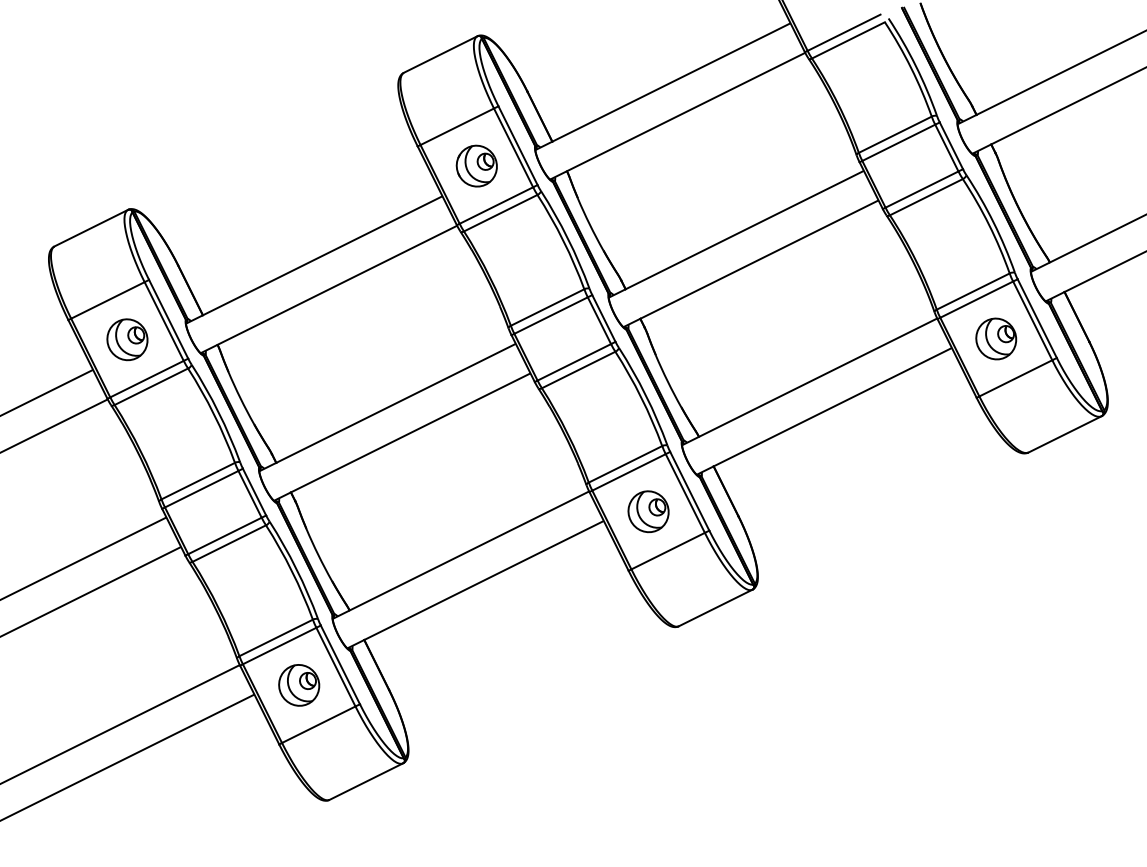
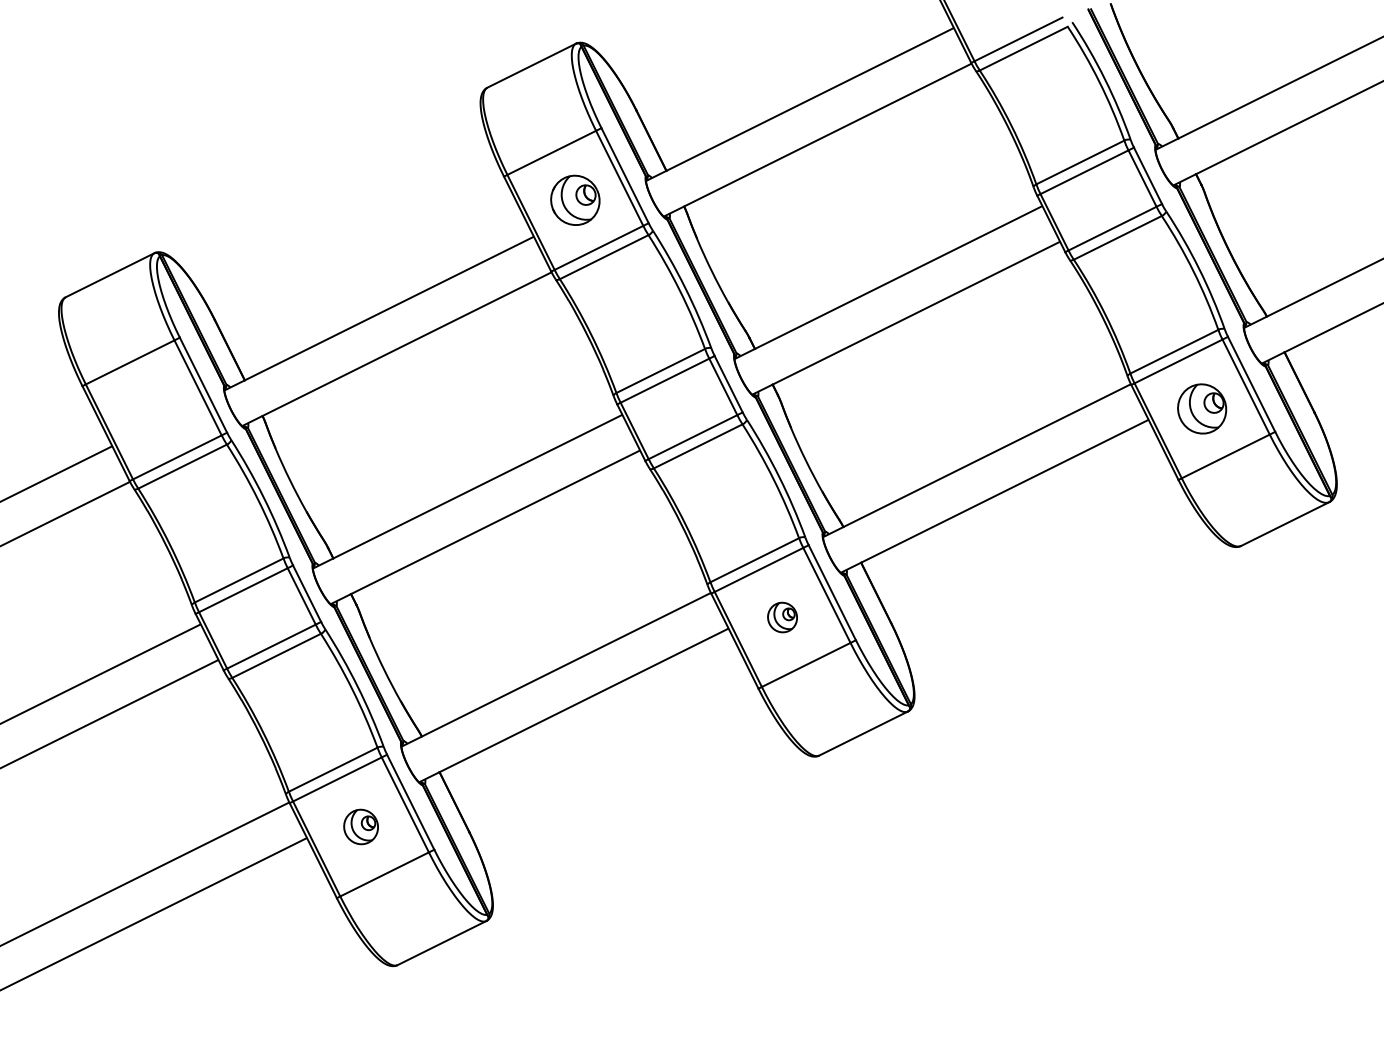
part: (127, 339) -> (153, 409), removed
part: (648, 511) -> (782, 617), size x0.6
part: (299, 685) -> (361, 827), size x0.7

